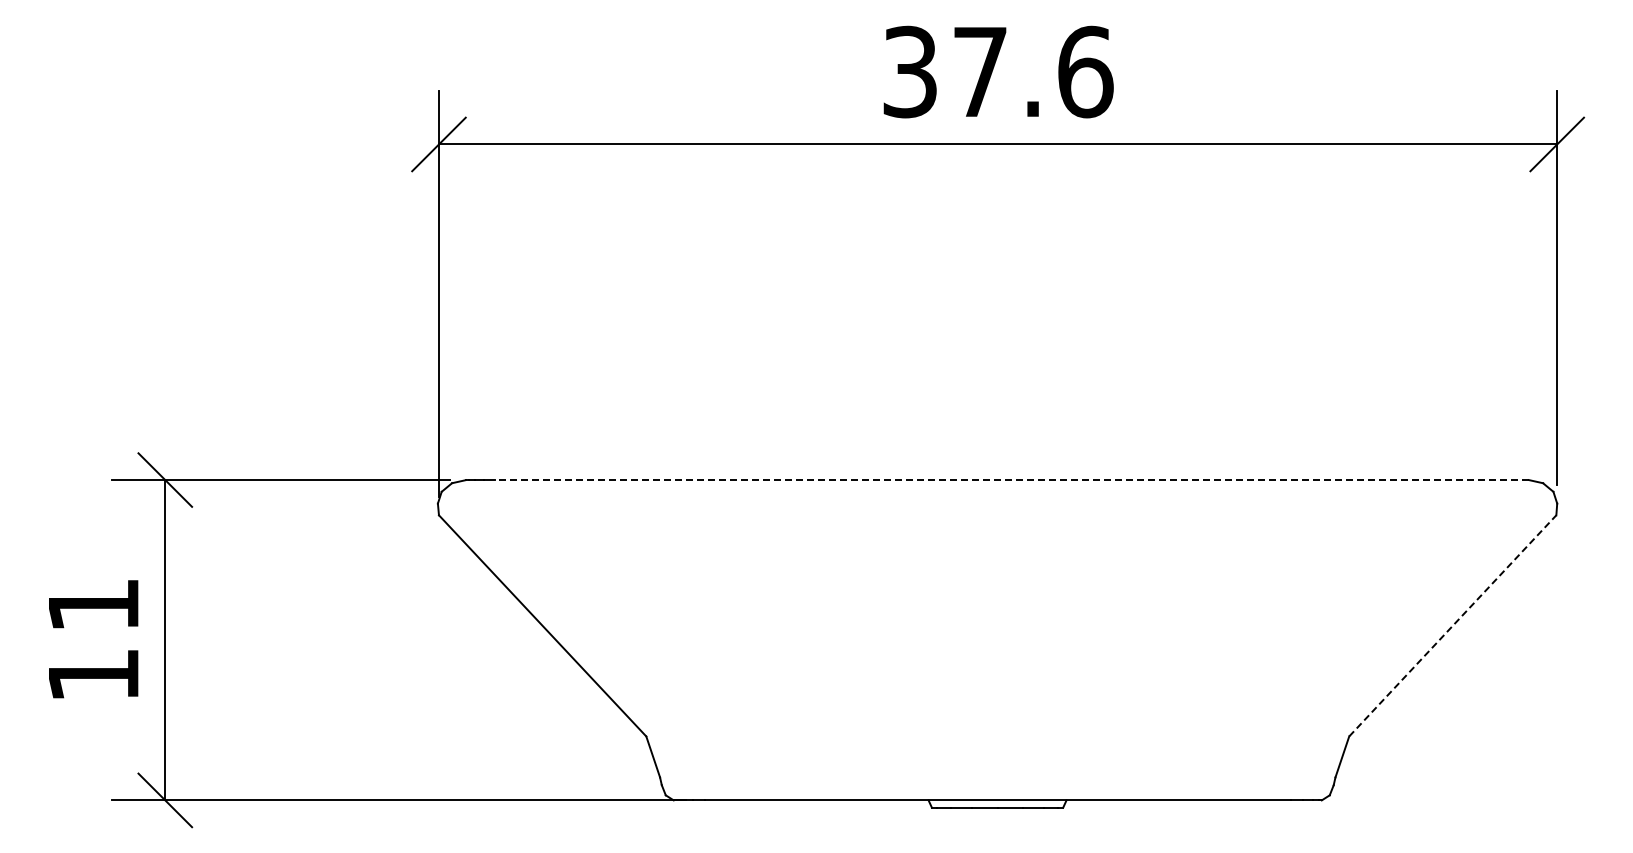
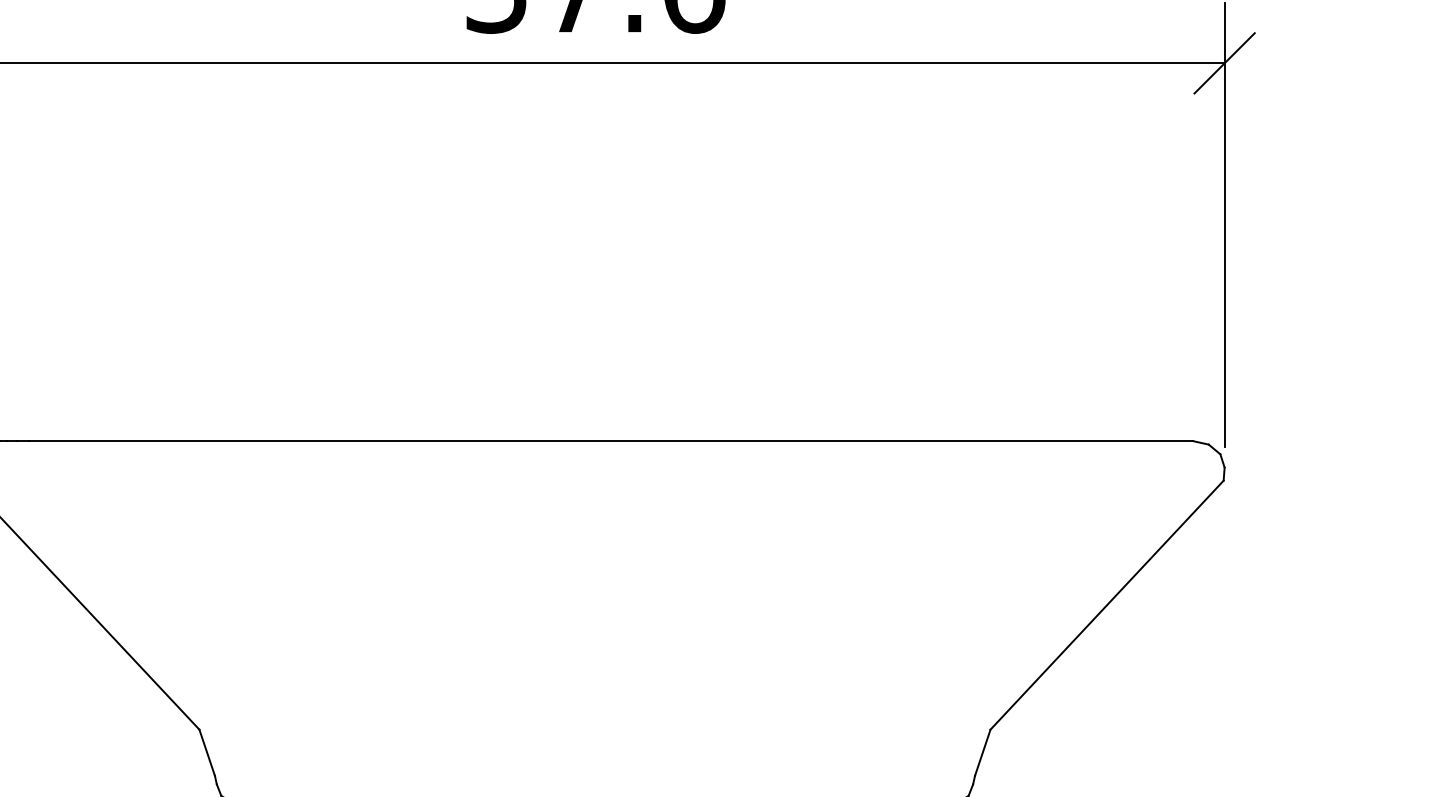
line: (1011, 480) -> (610, 441), dashed -> solid
line: (1452, 625) -> (1106, 604), dashed -> solid

